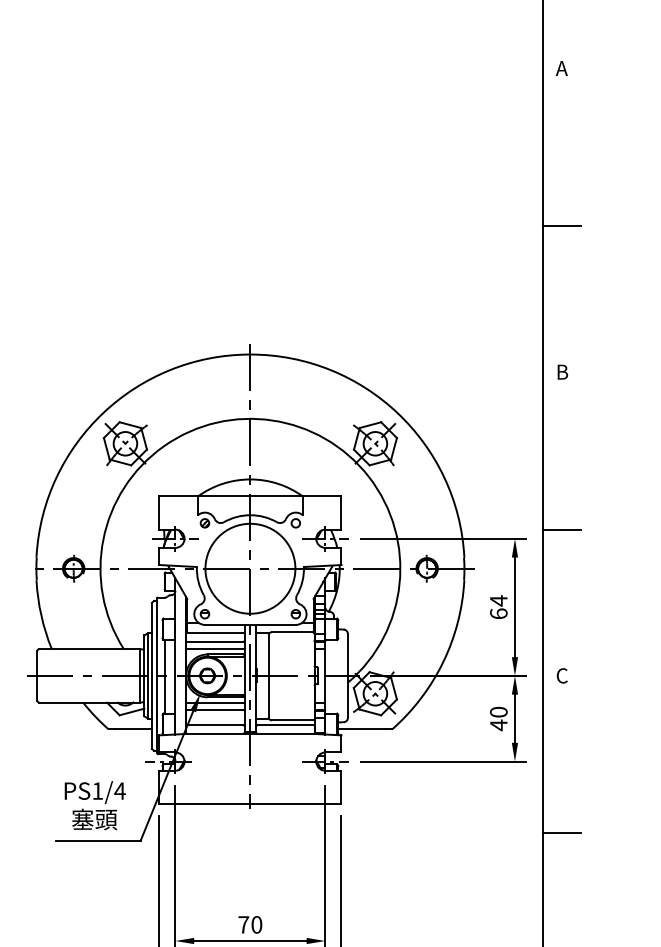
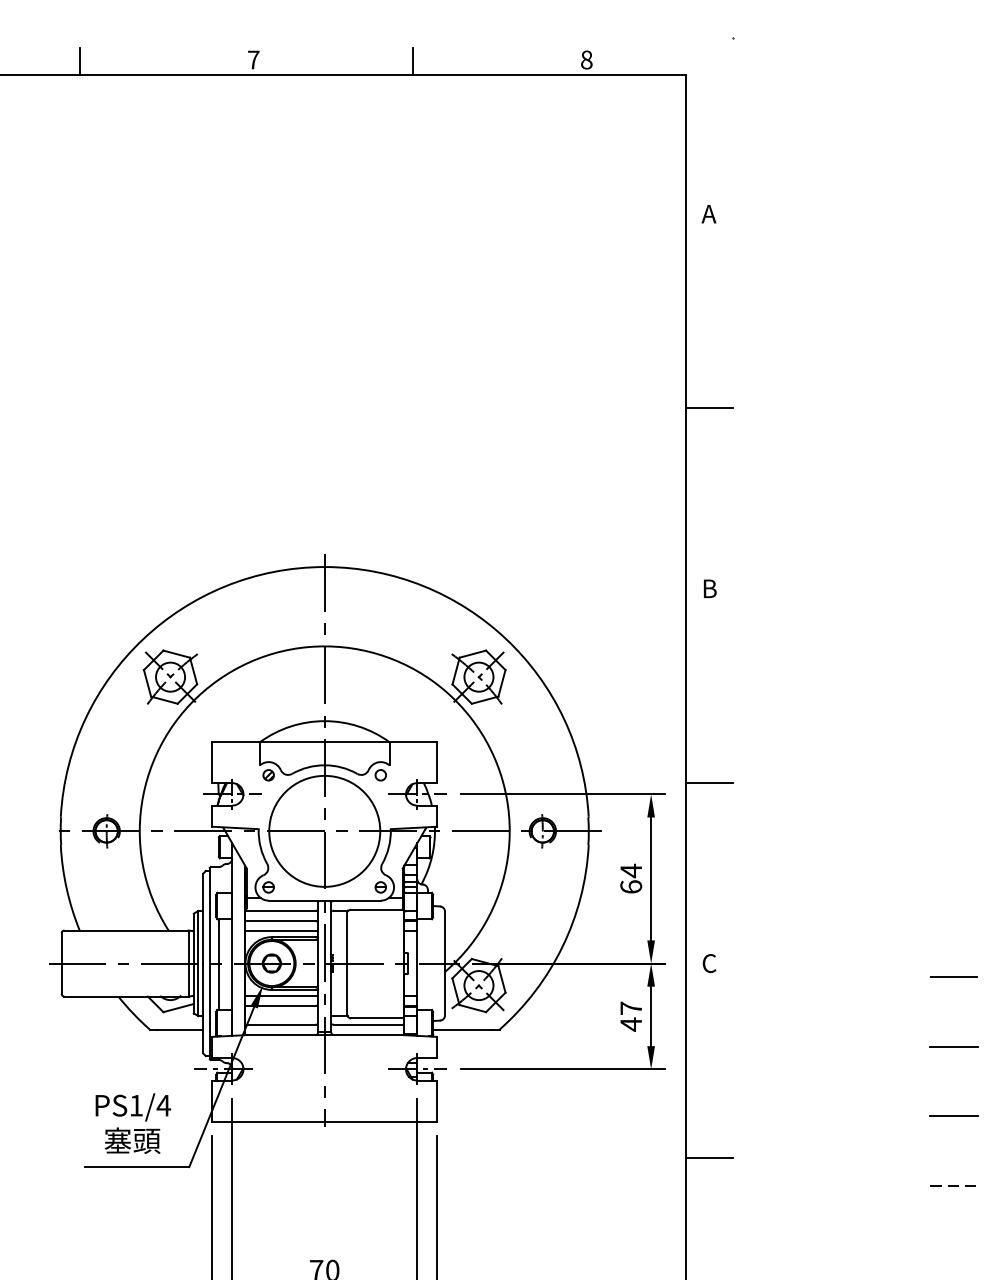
text: (499, 711) -> (631, 1007), 40 -> 47

